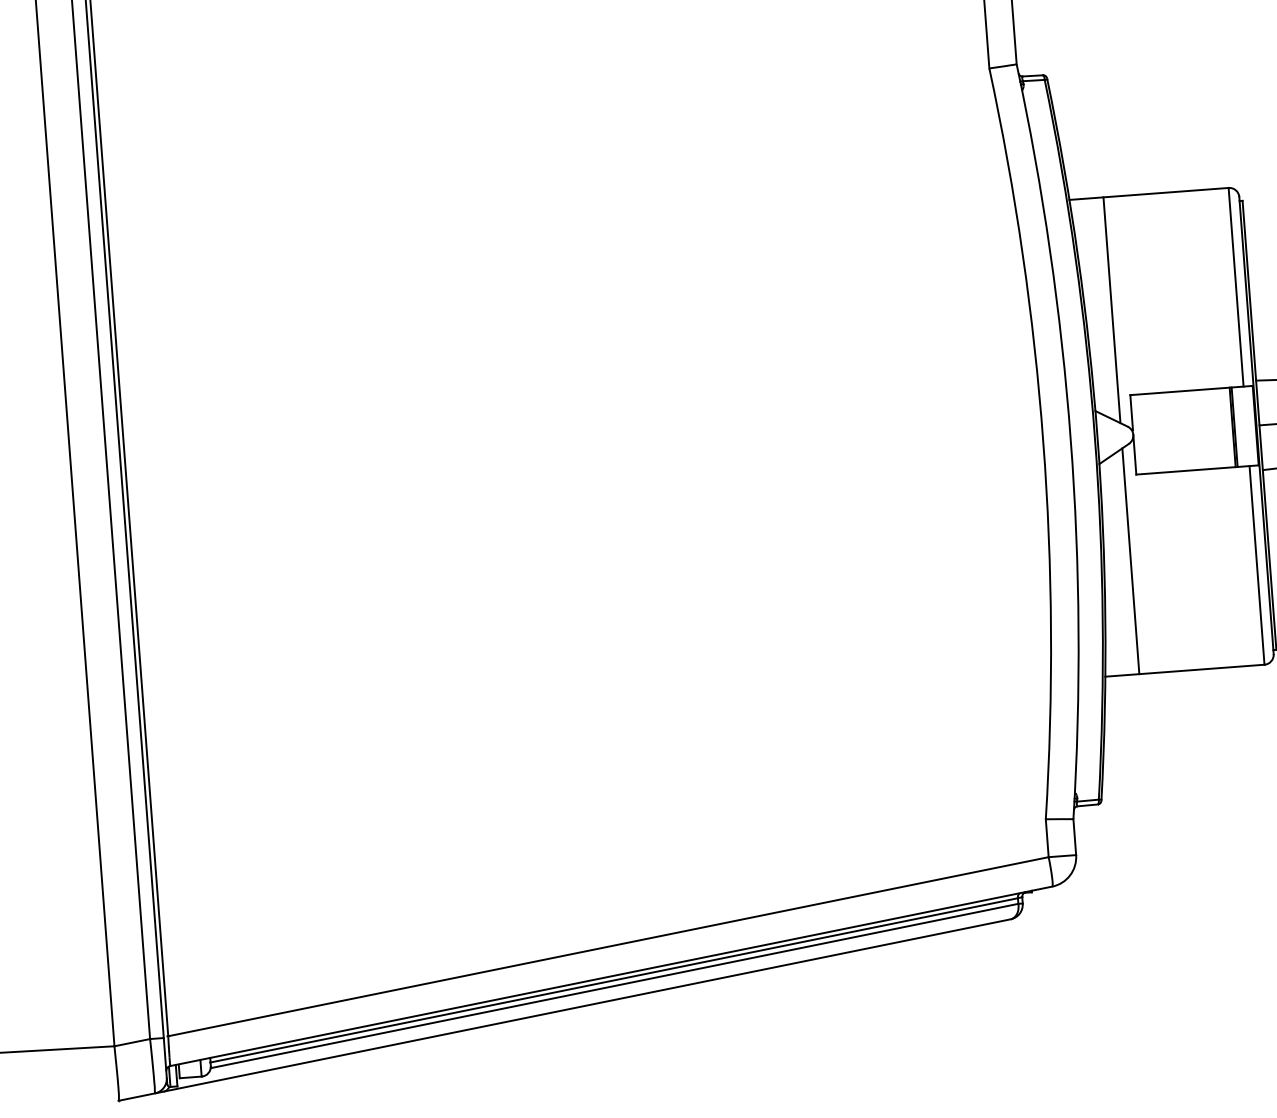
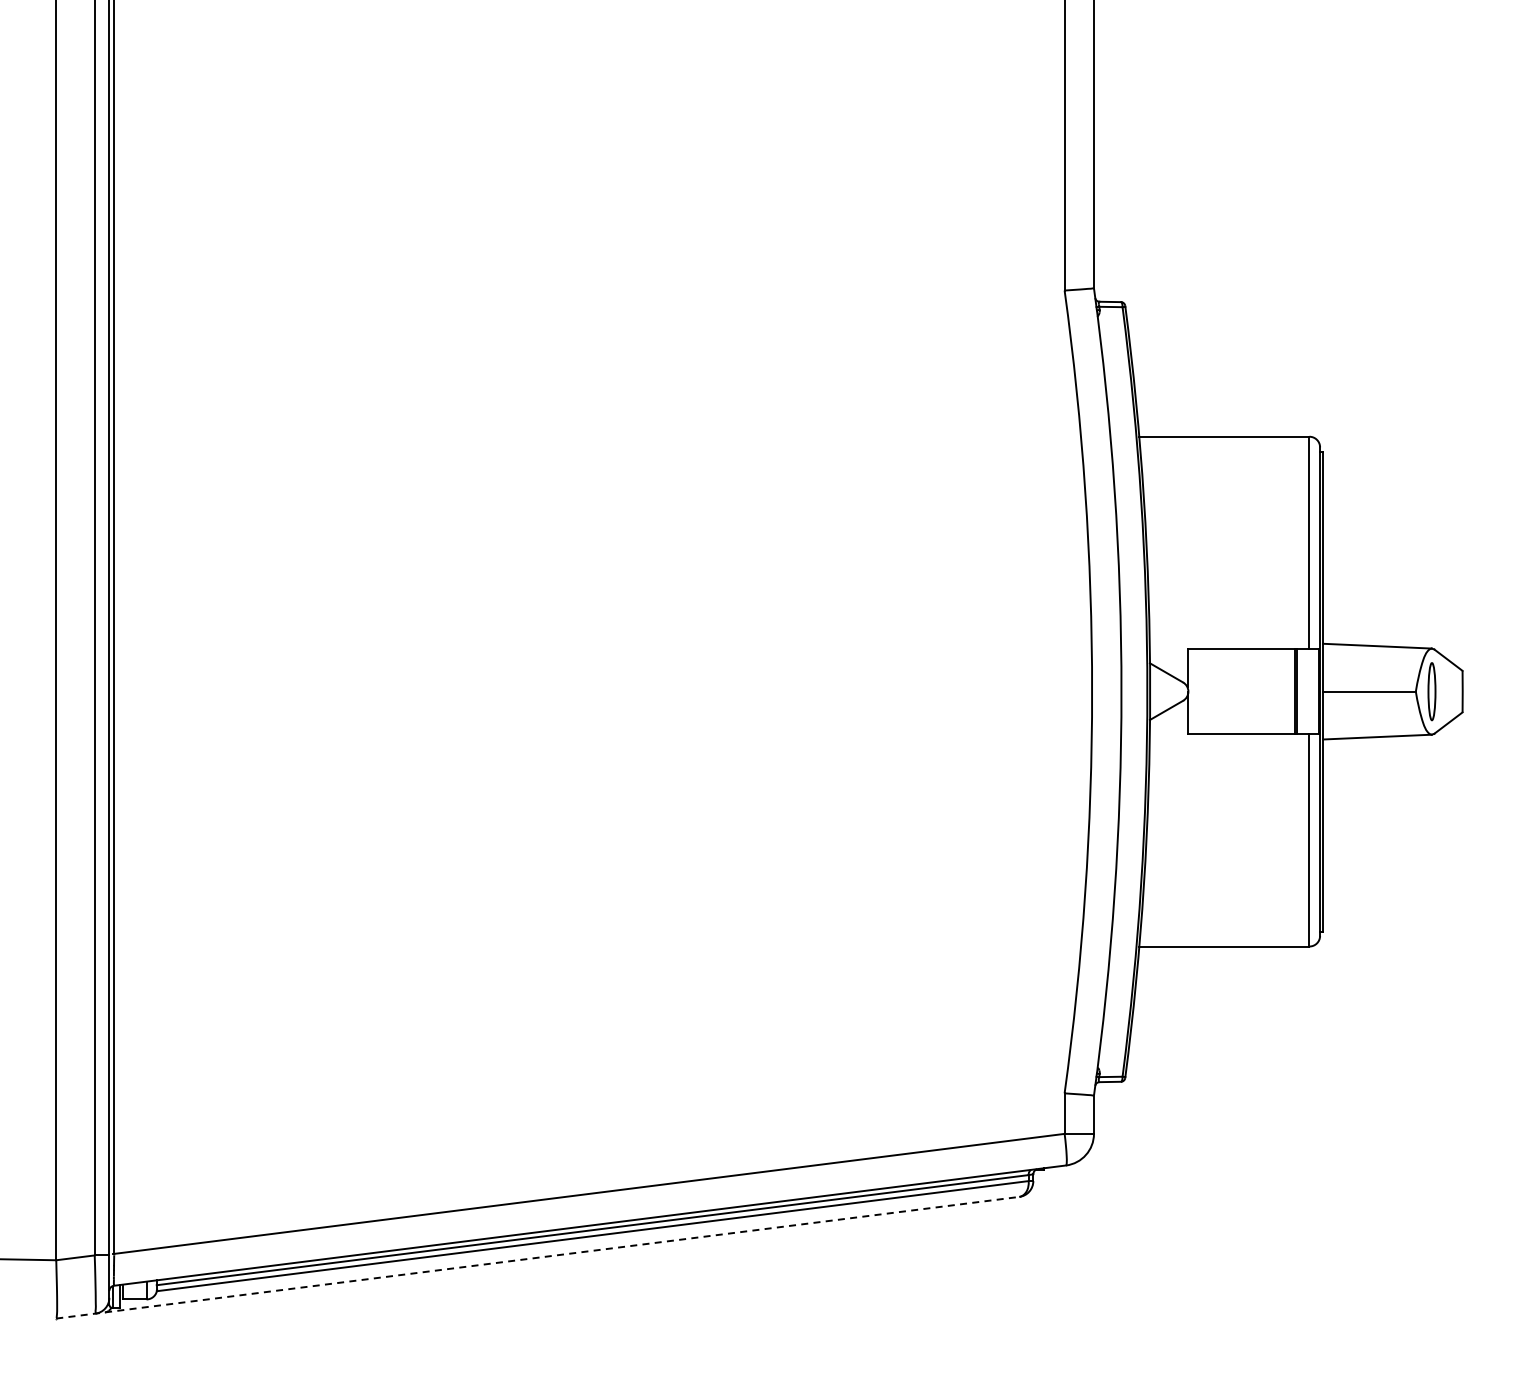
line: (1111, 310) -> (1175, 557), removed
line: (1130, 560) -> (1175, 825), removed
line: (565, 1009) -> (538, 1257), solid -> dashed

